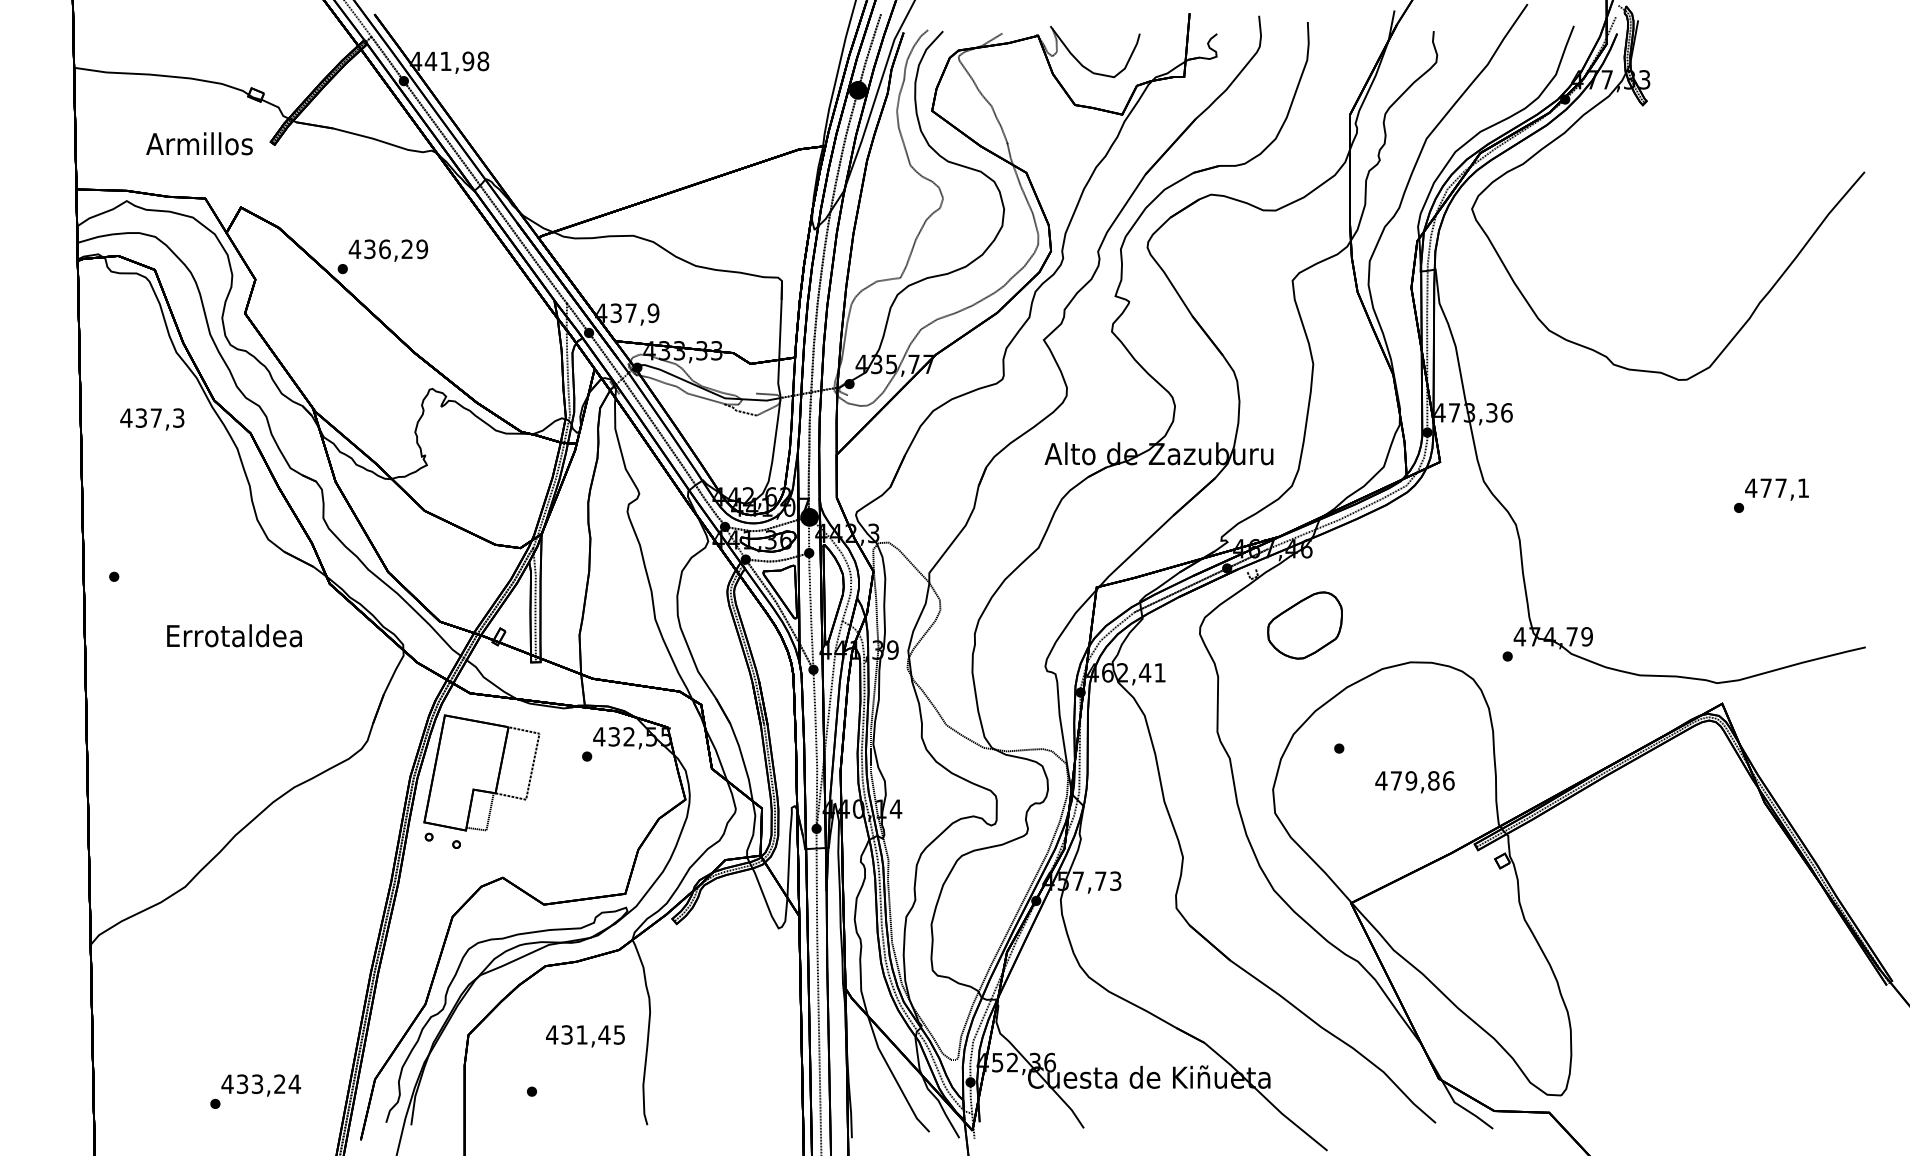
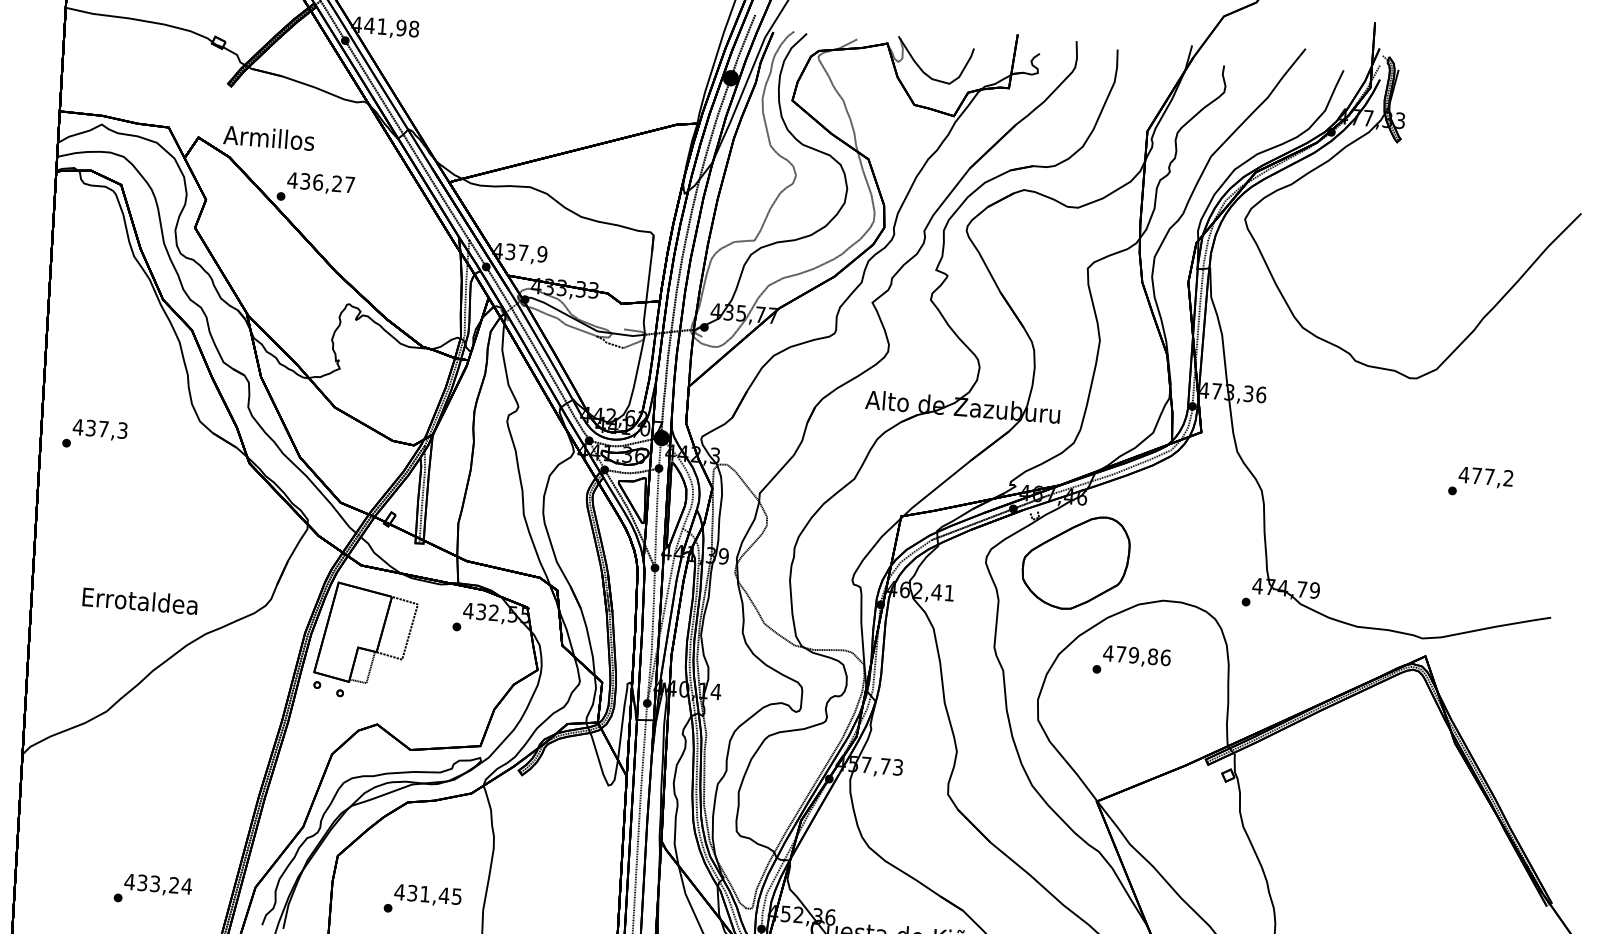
text: (199, 143) -> (269, 137), moved
text: (422, 249) -> (350, 185), 436,29 -> 436,27
text: (152, 419) -> (100, 430), moved
text: (1802, 487) -> (1507, 477), 477,1 -> 477,2
part: (1304, 625) -> (1075, 562), size x1.67
text: (234, 635) -> (140, 600), moved
text: (1414, 782) -> (1136, 656), moved
text: (585, 1036) -> (427, 895), moved

